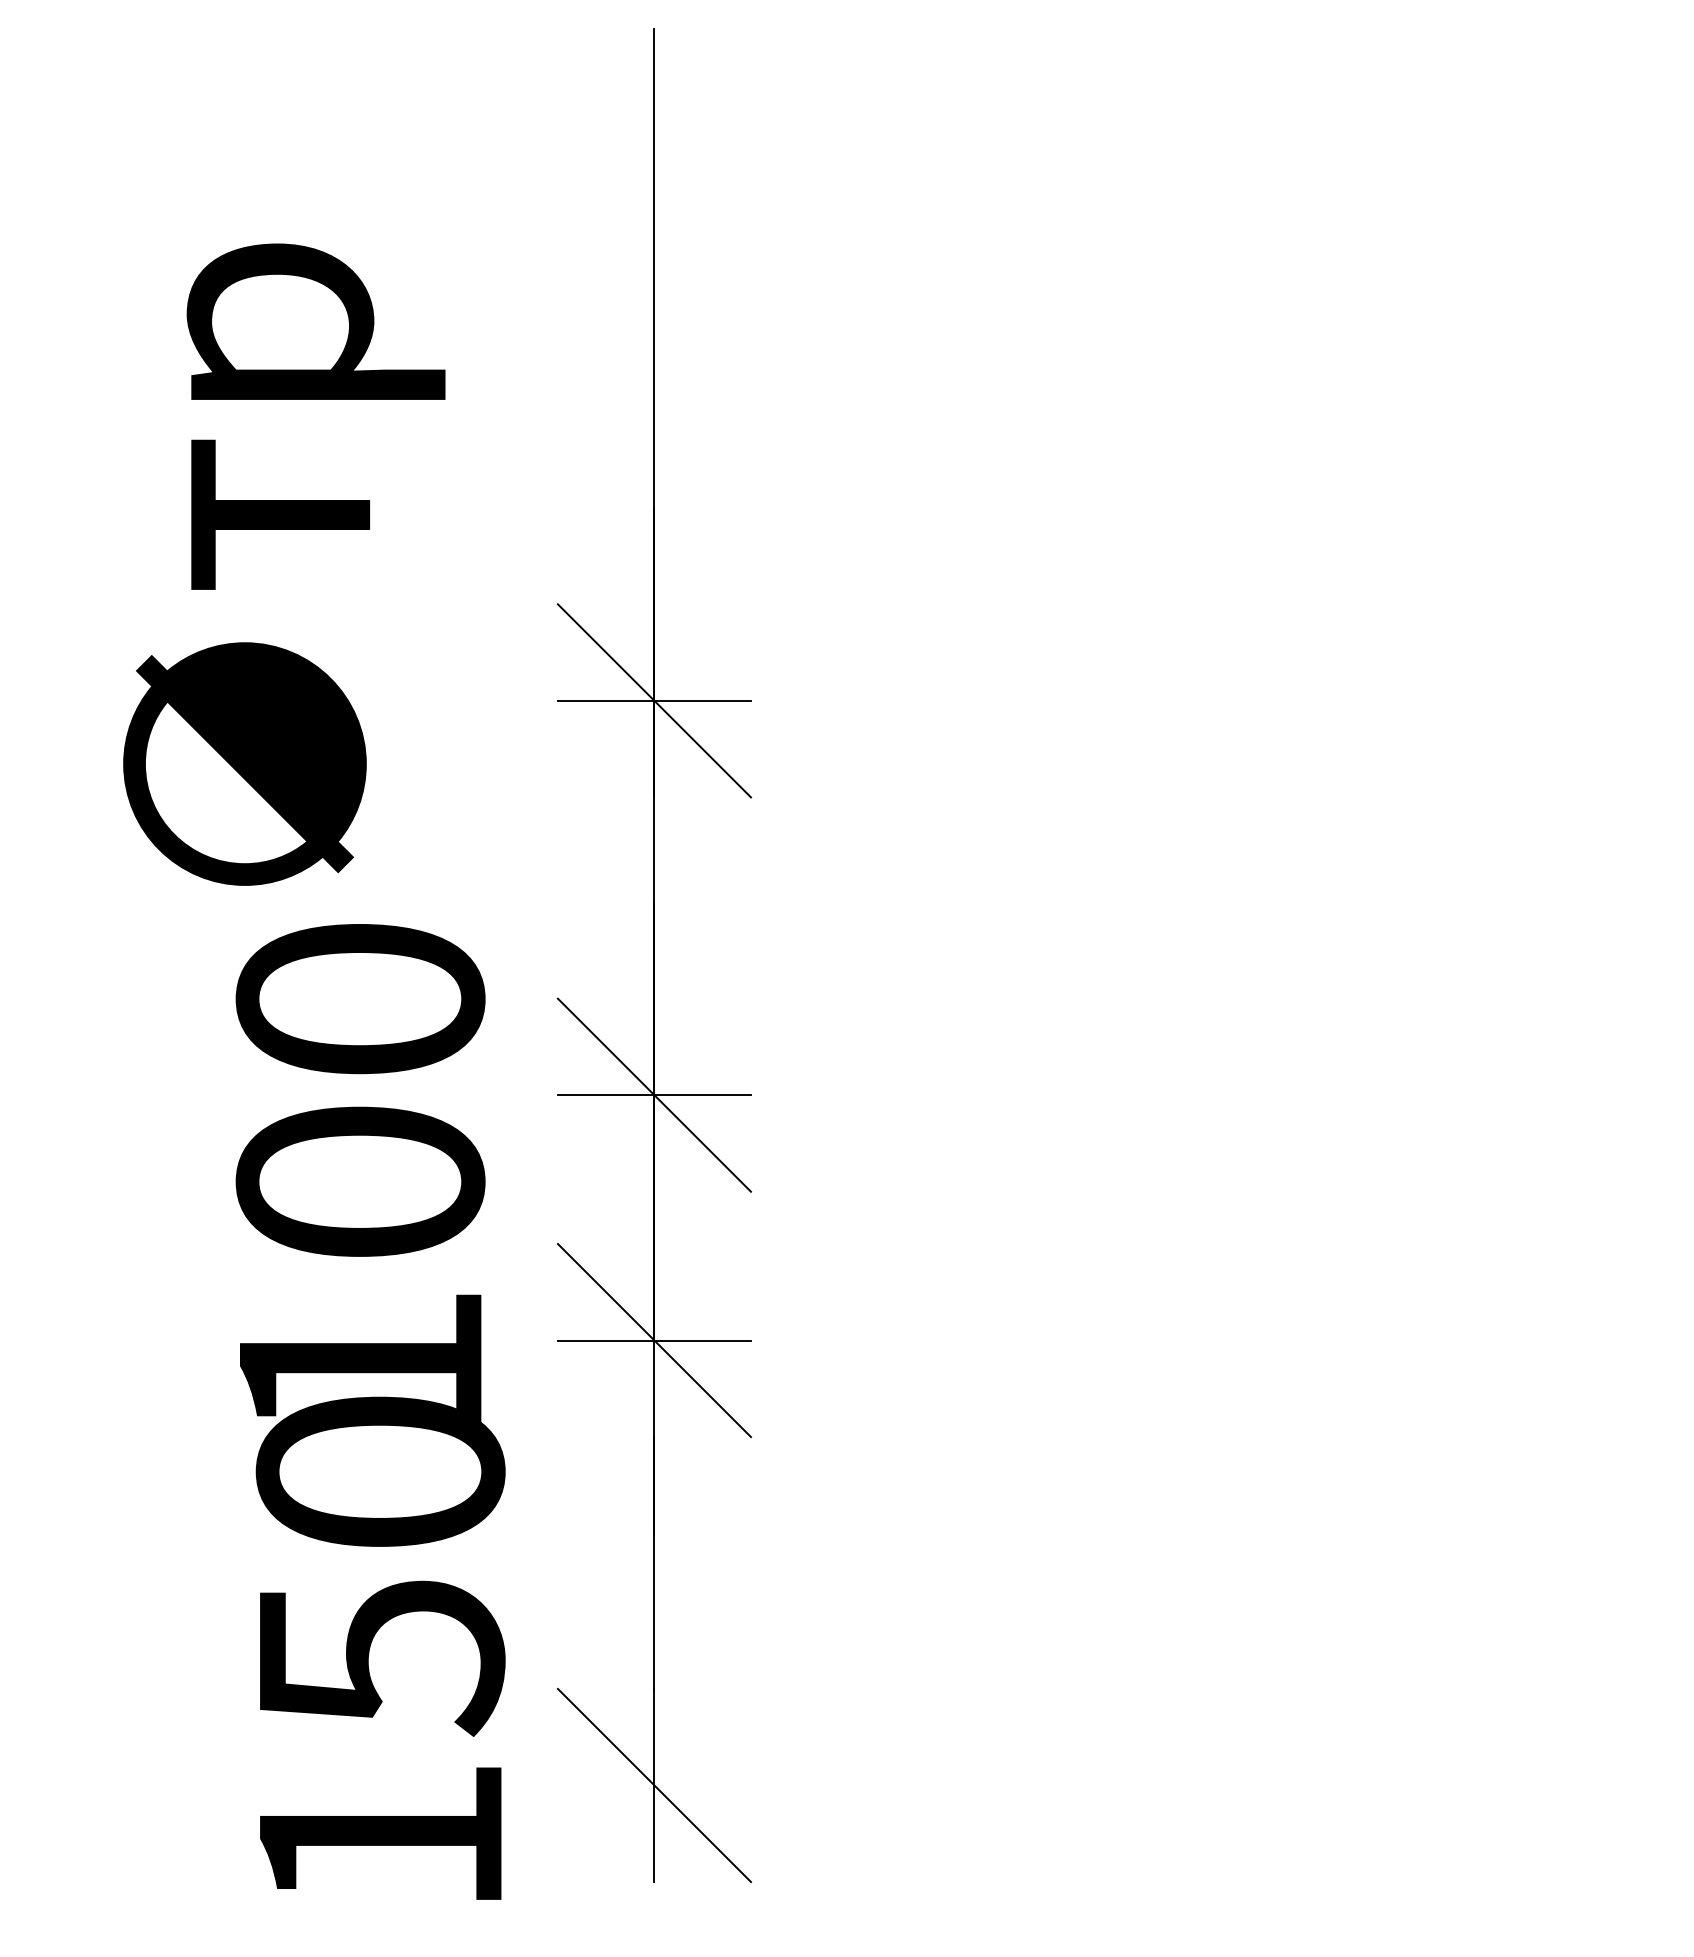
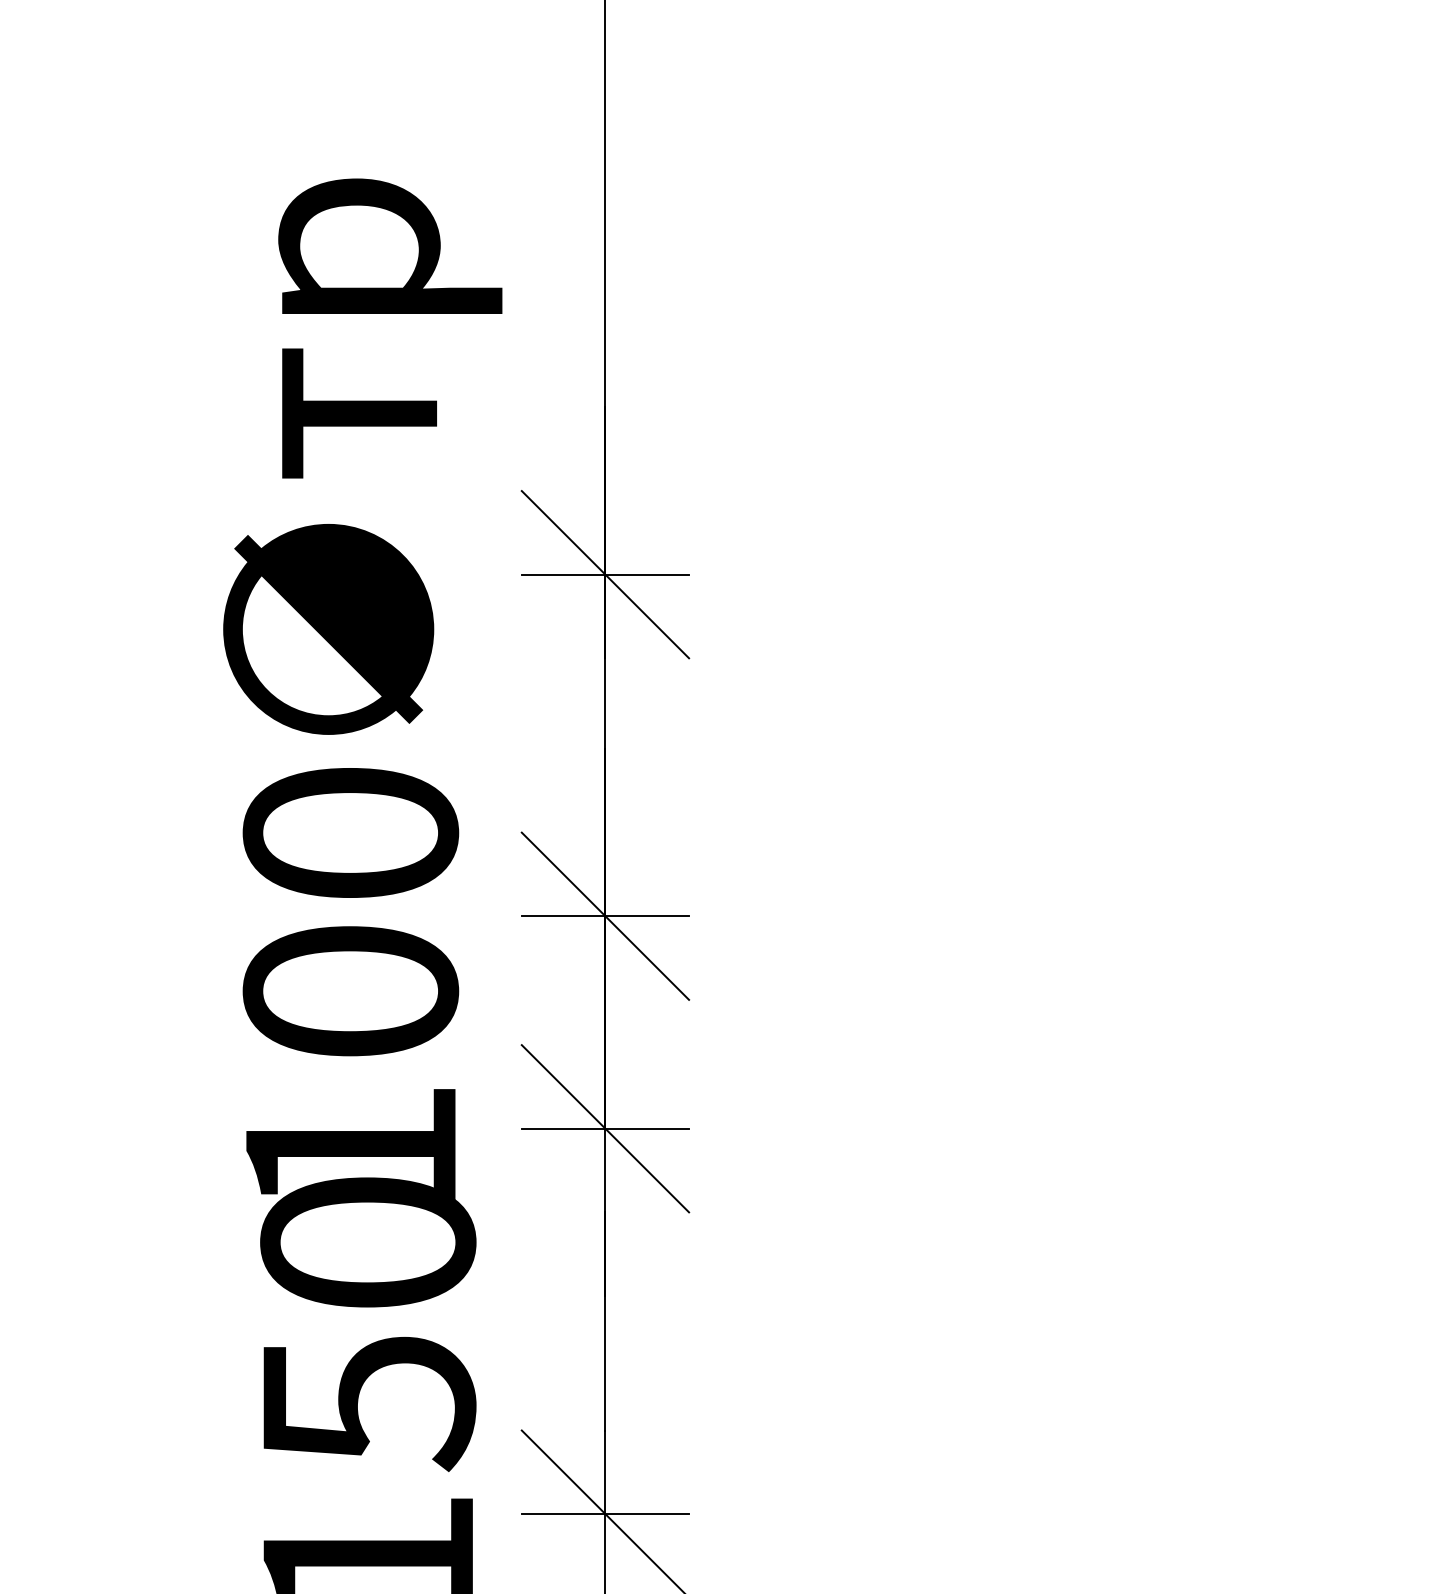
text: (284, 564) -> (362, 456), moved
line: (654, 1785) -> (605, 1514), added

